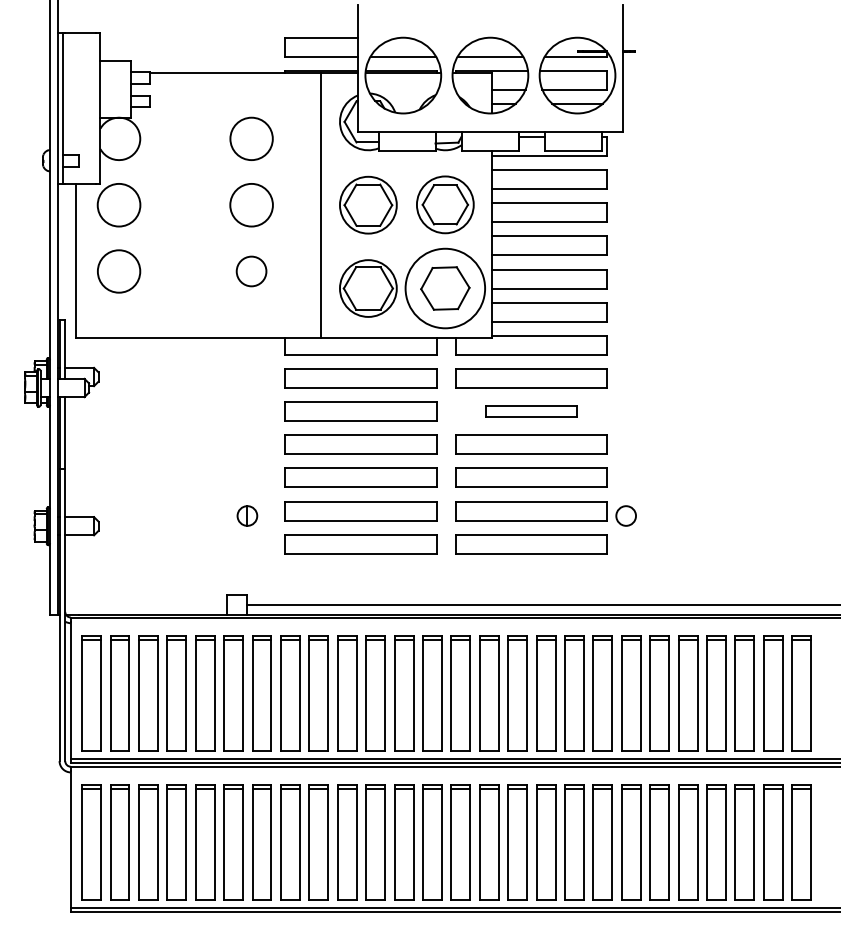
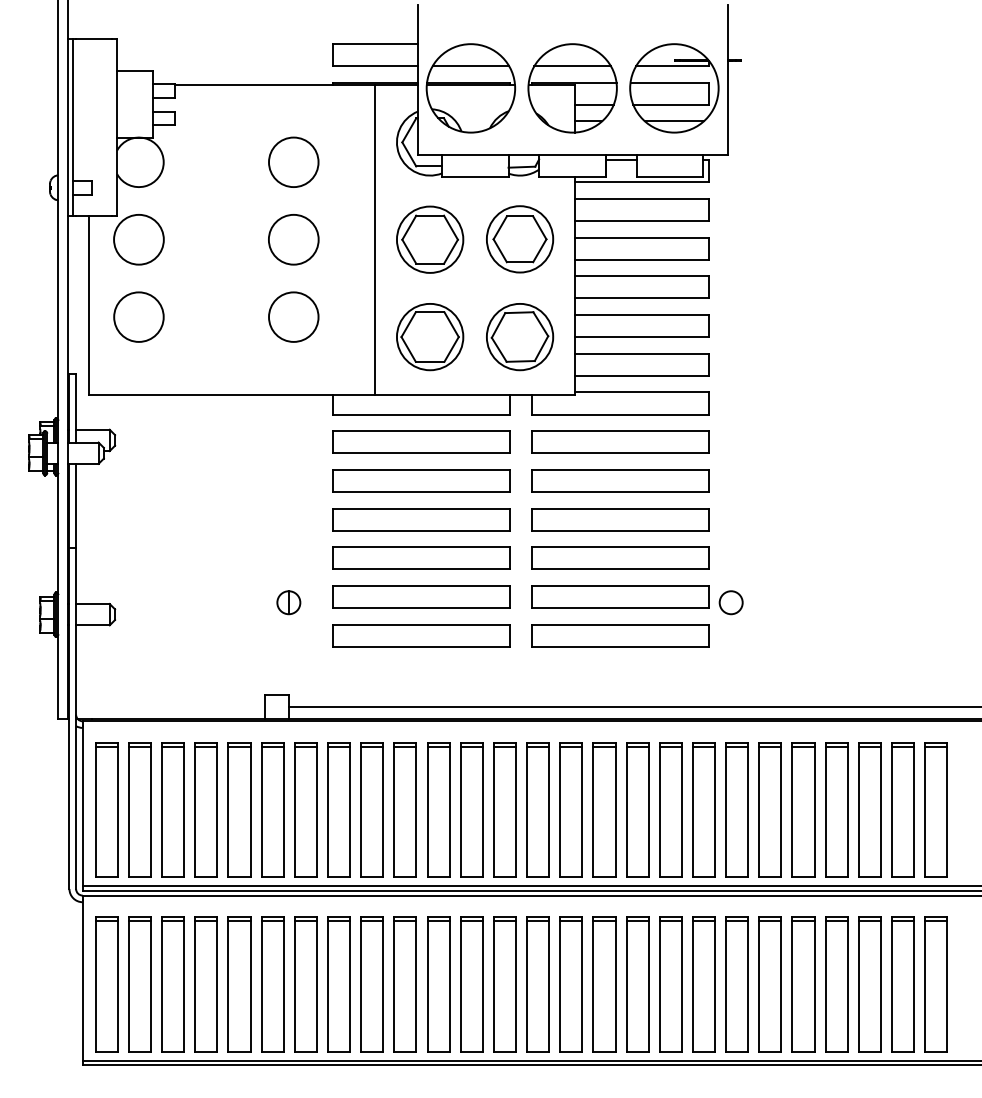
circle: (251, 271) -> (293, 317), size x1.43
circle: (444, 288) -> (519, 337), size x0.71
part: (531, 411) -> (620, 480), size x1.67

